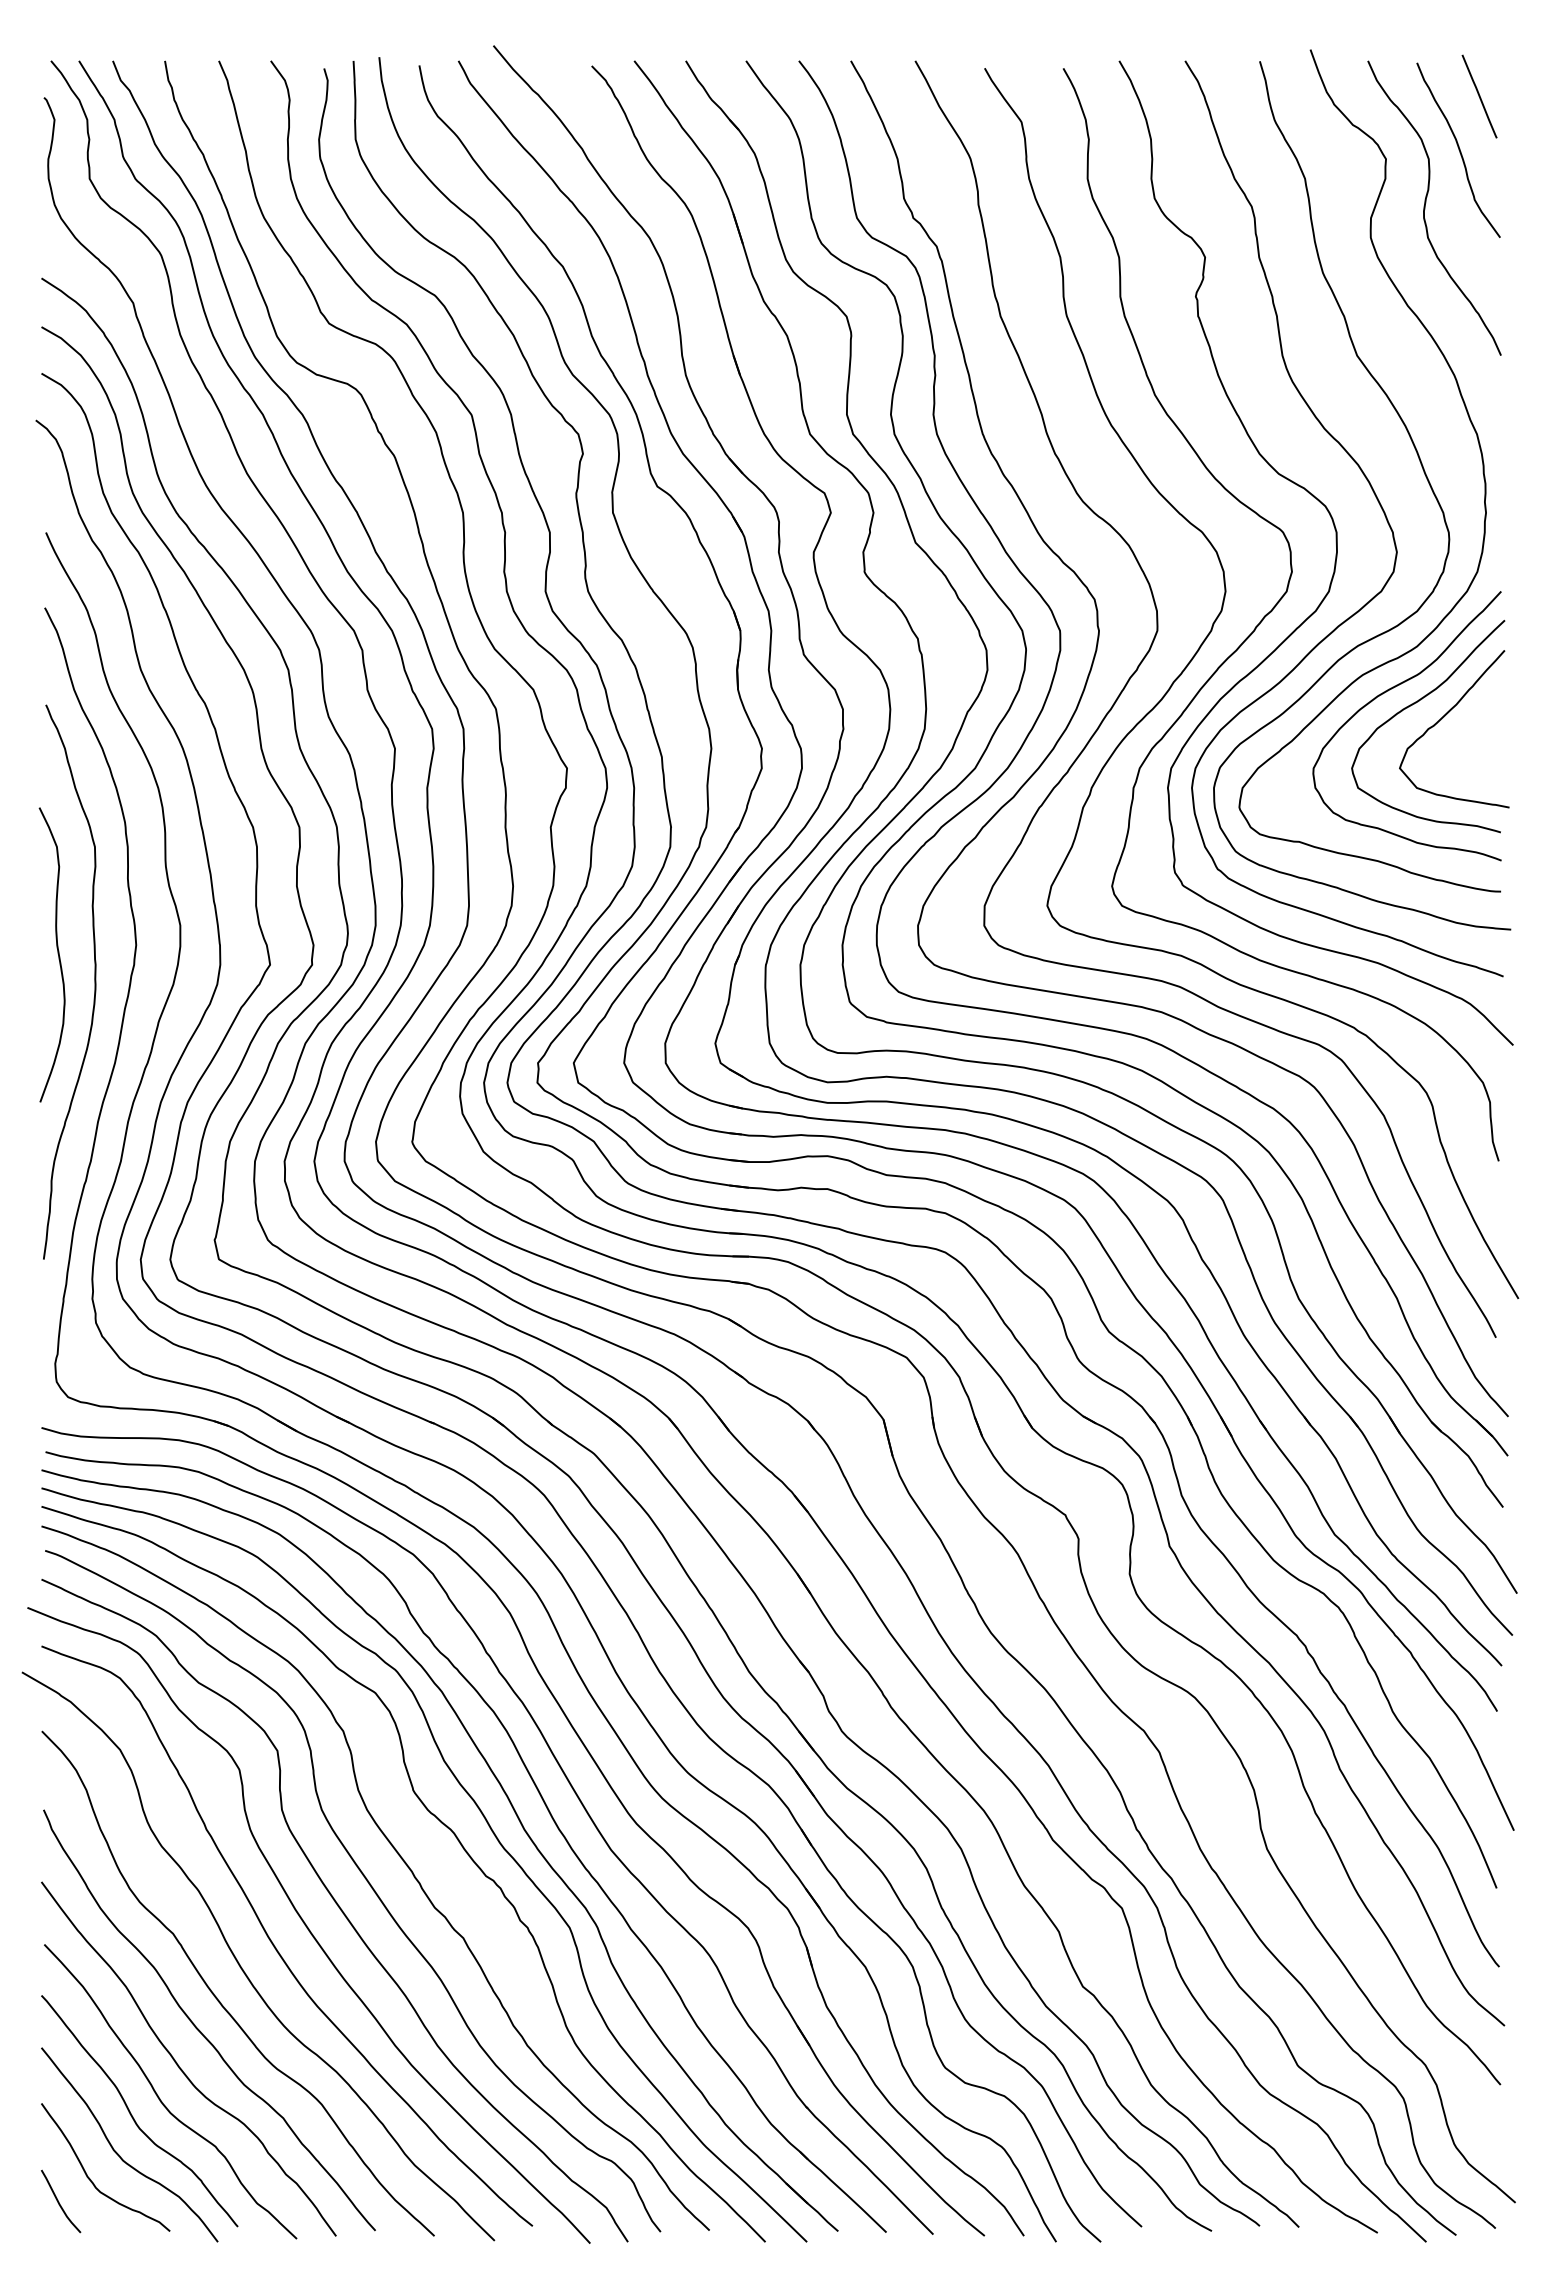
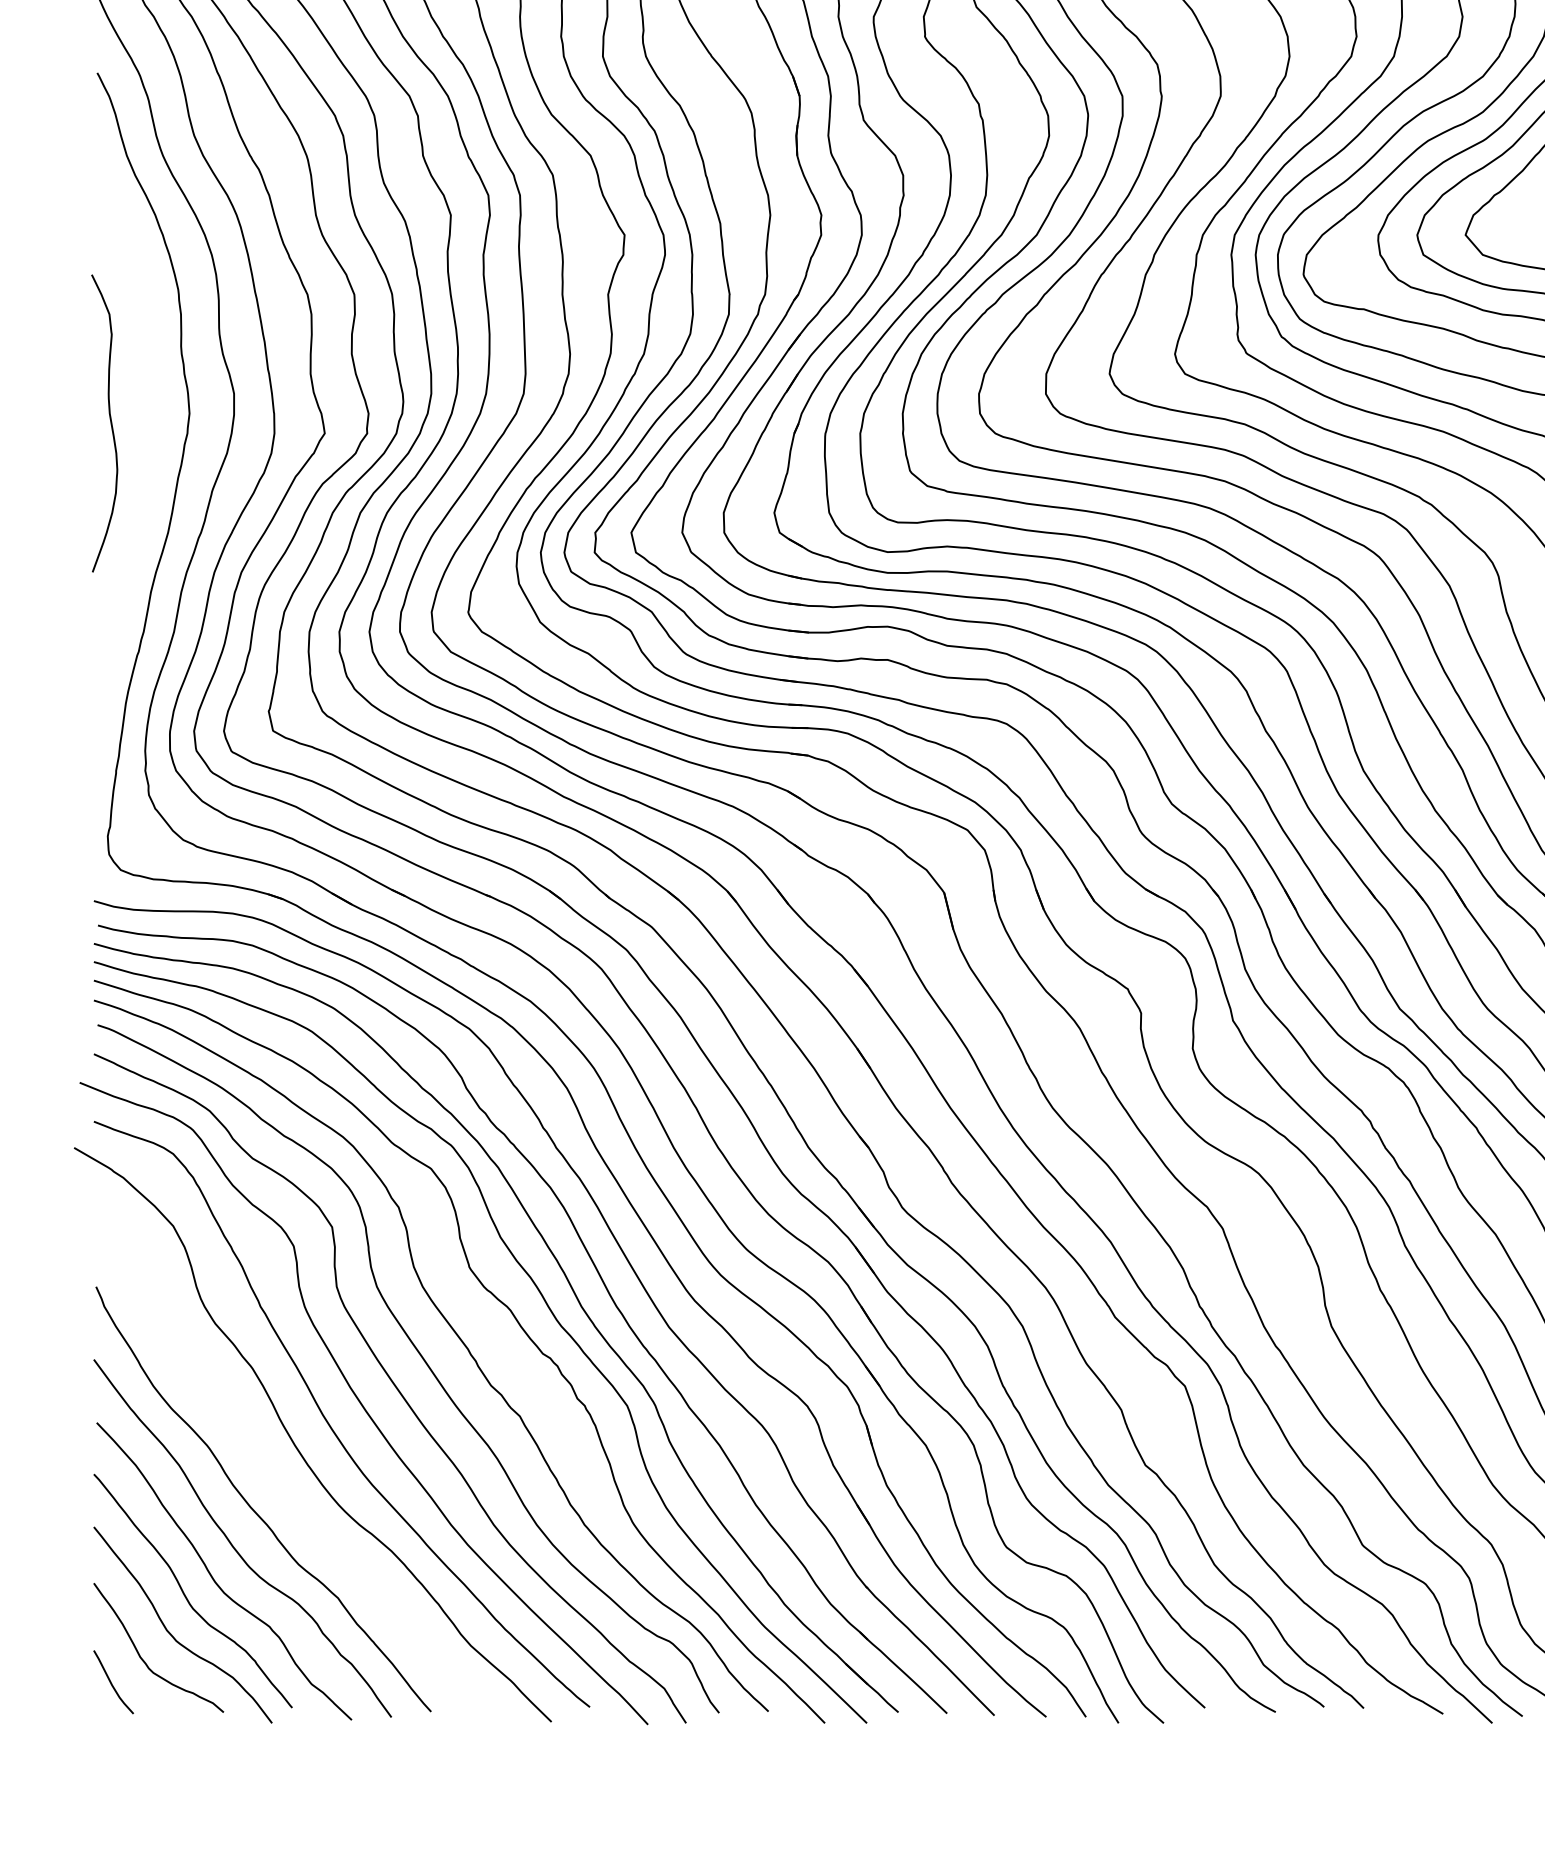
curve: (94, 981) -> (147, 450), removed
curve: (217, 1997) -> (271, 1476), removed

